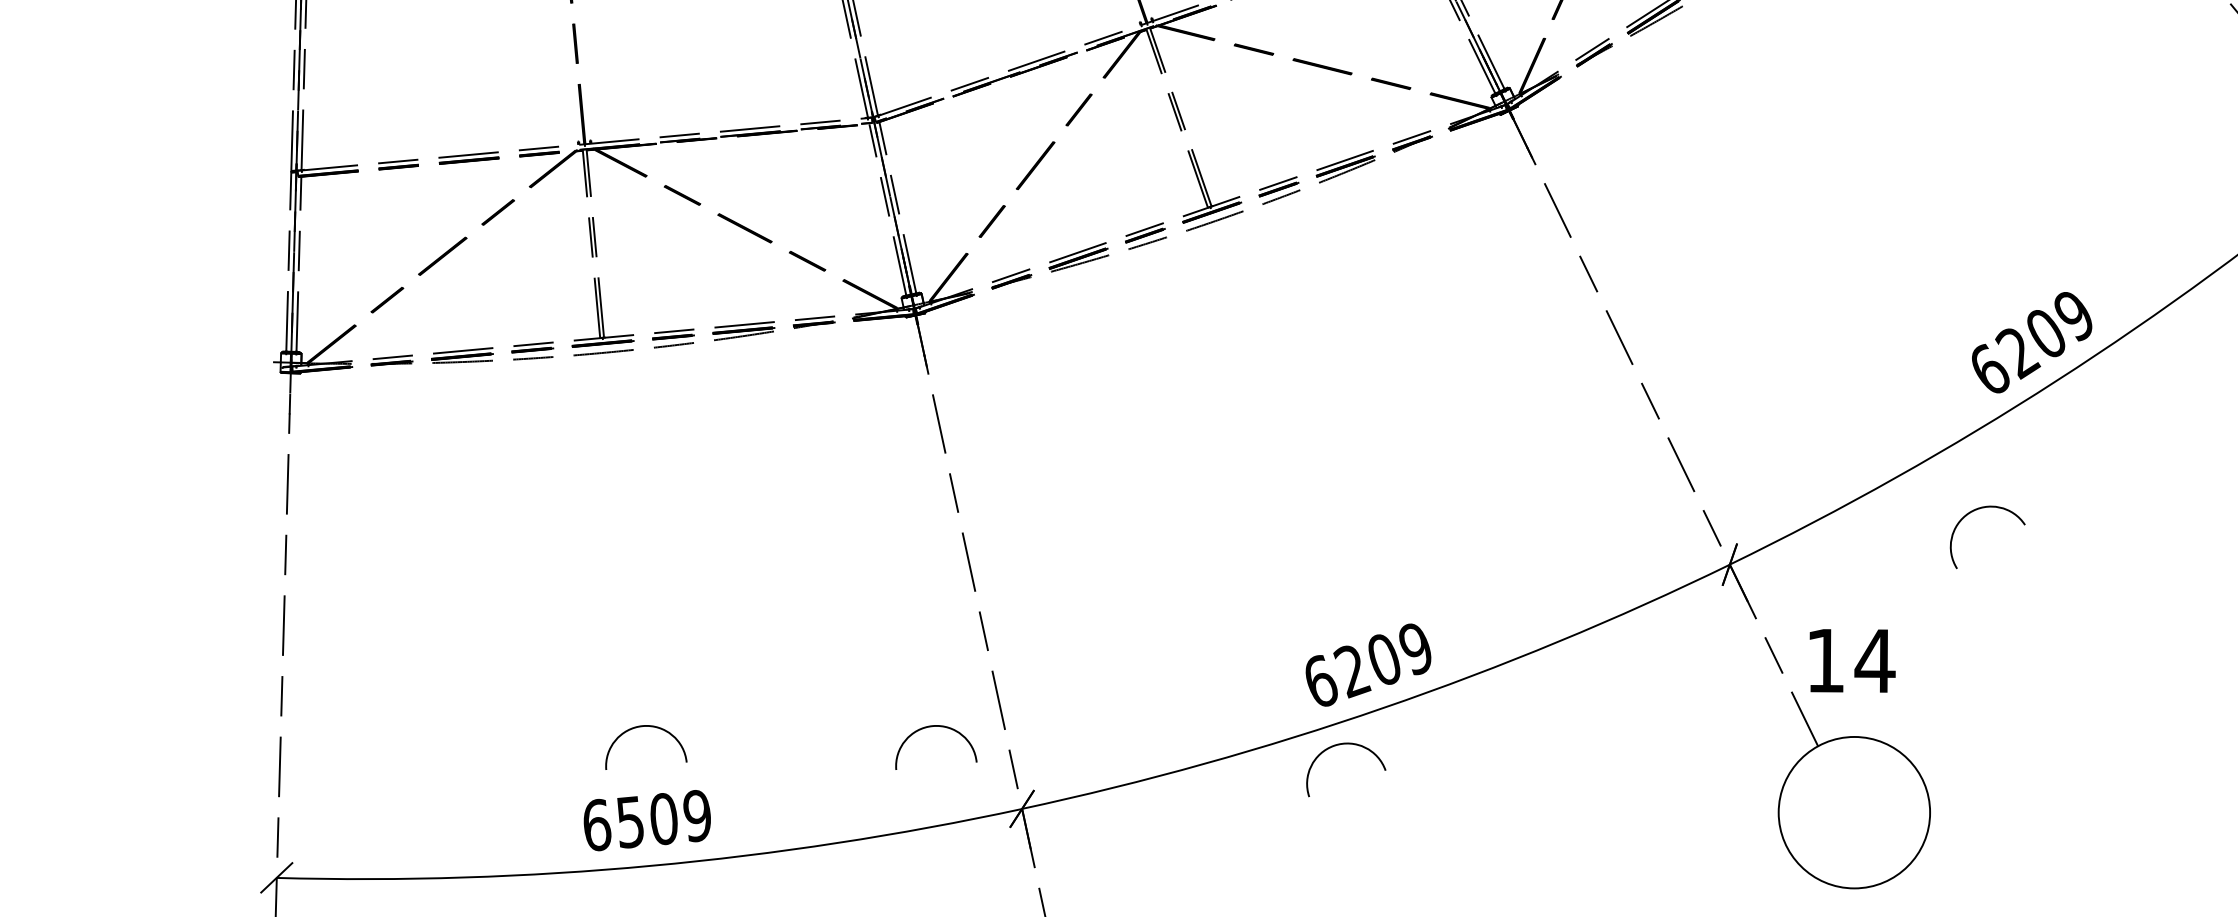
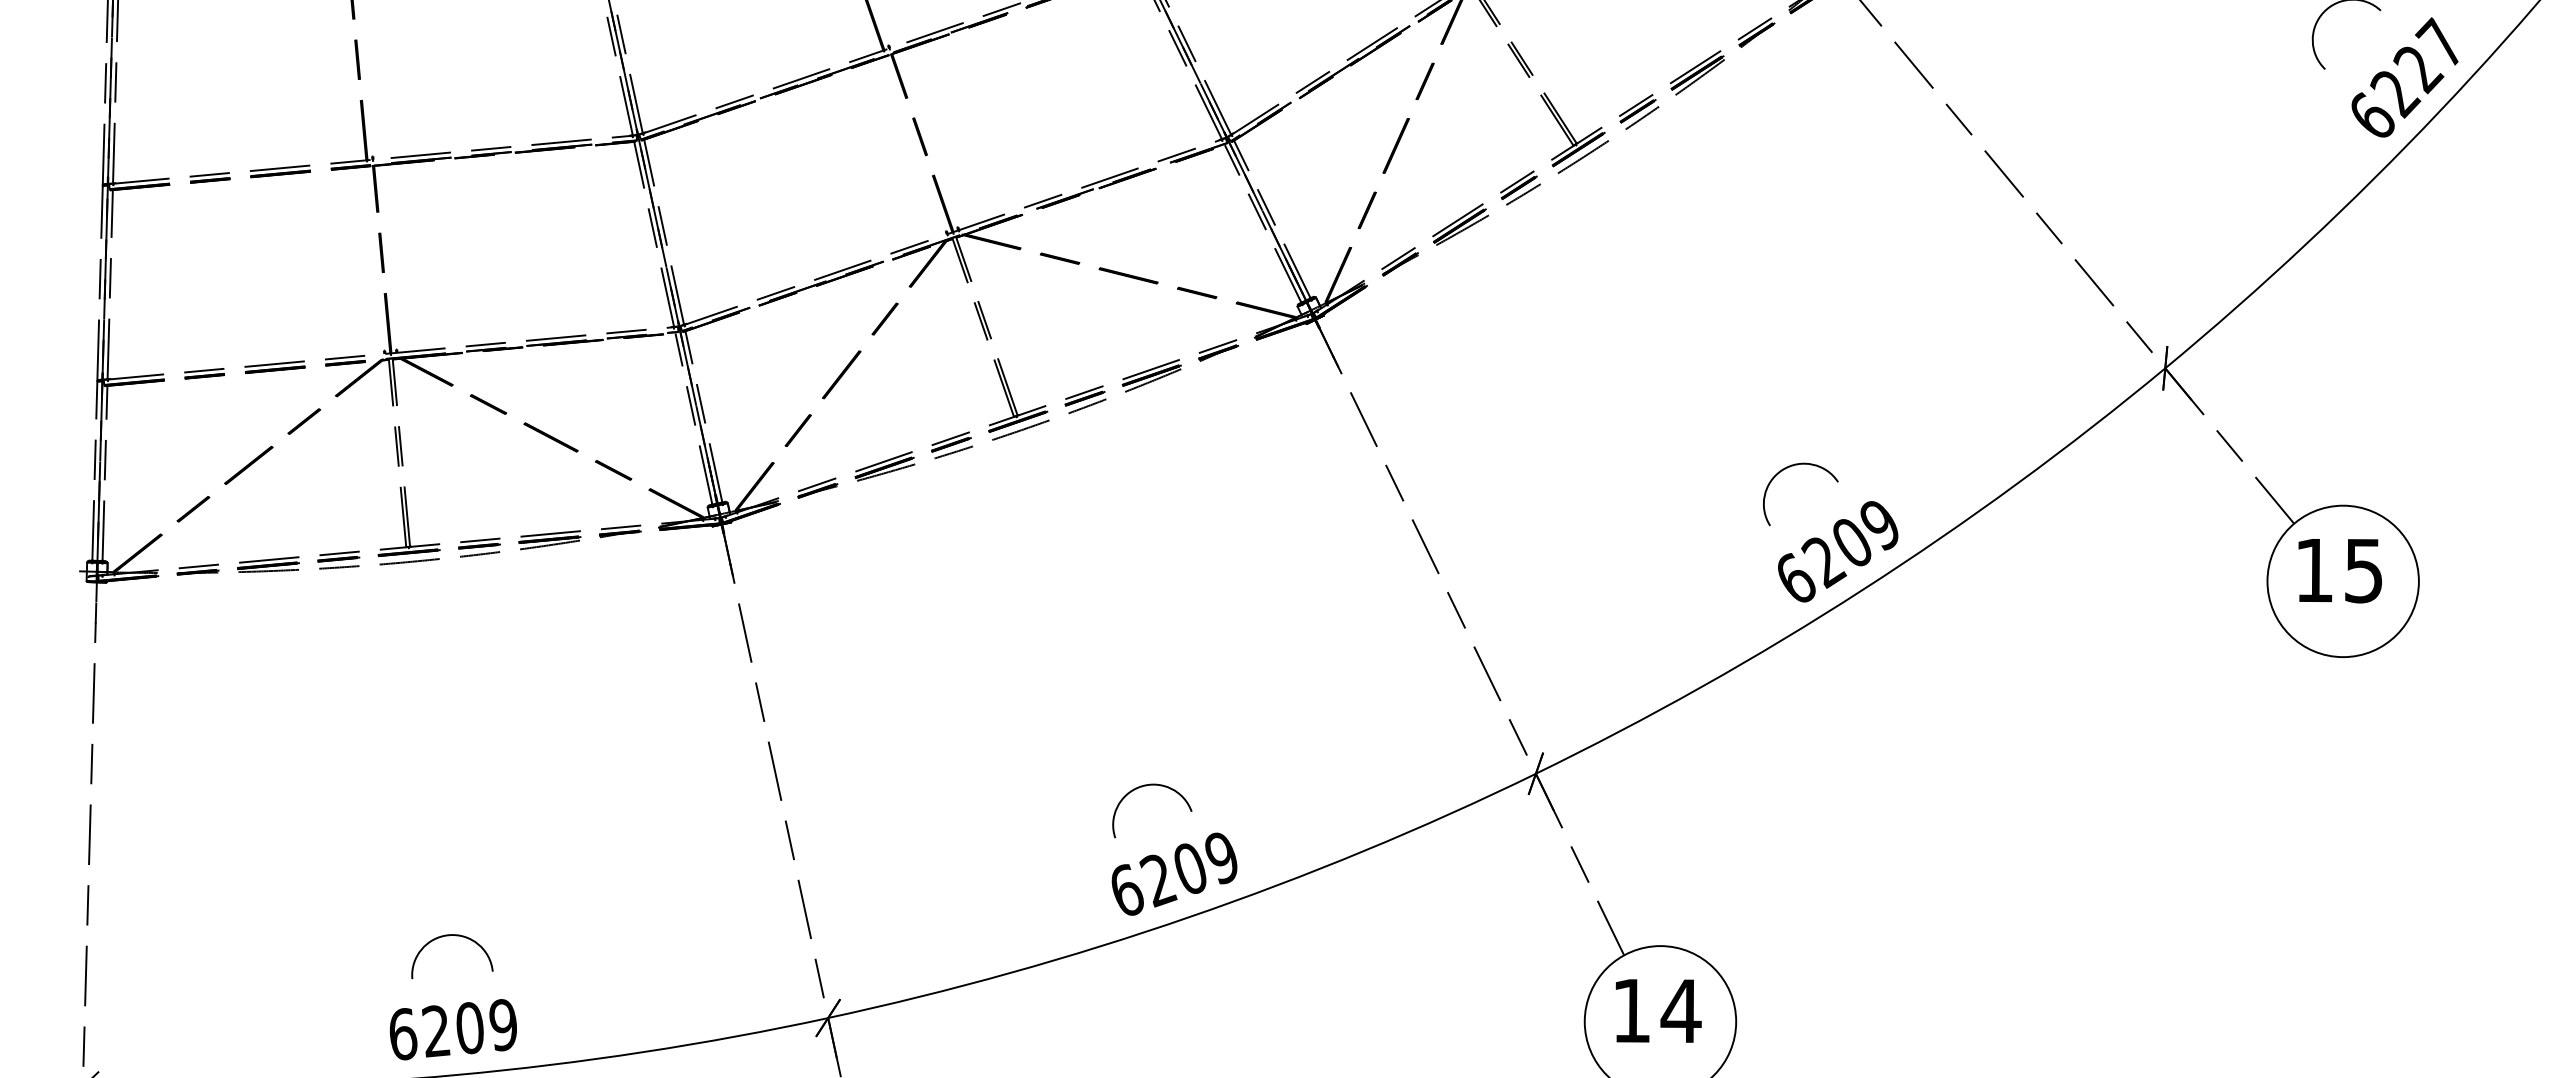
arc: (1977, 510) -> (1790, 467), moved
text: (1852, 660) -> (1658, 1010), moved
arc: (933, 727) -> (739, 936), removed
arc: (1340, 745) -> (1146, 786), moved
text: (630, 822) -> (436, 1031), 6509 -> 6209

